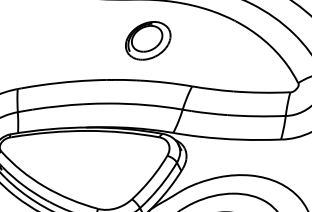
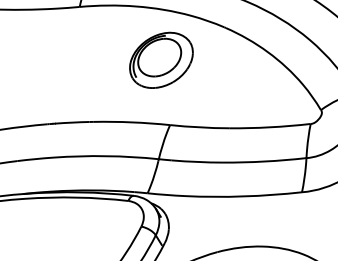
part: (148, 40) -> (161, 59), moved

